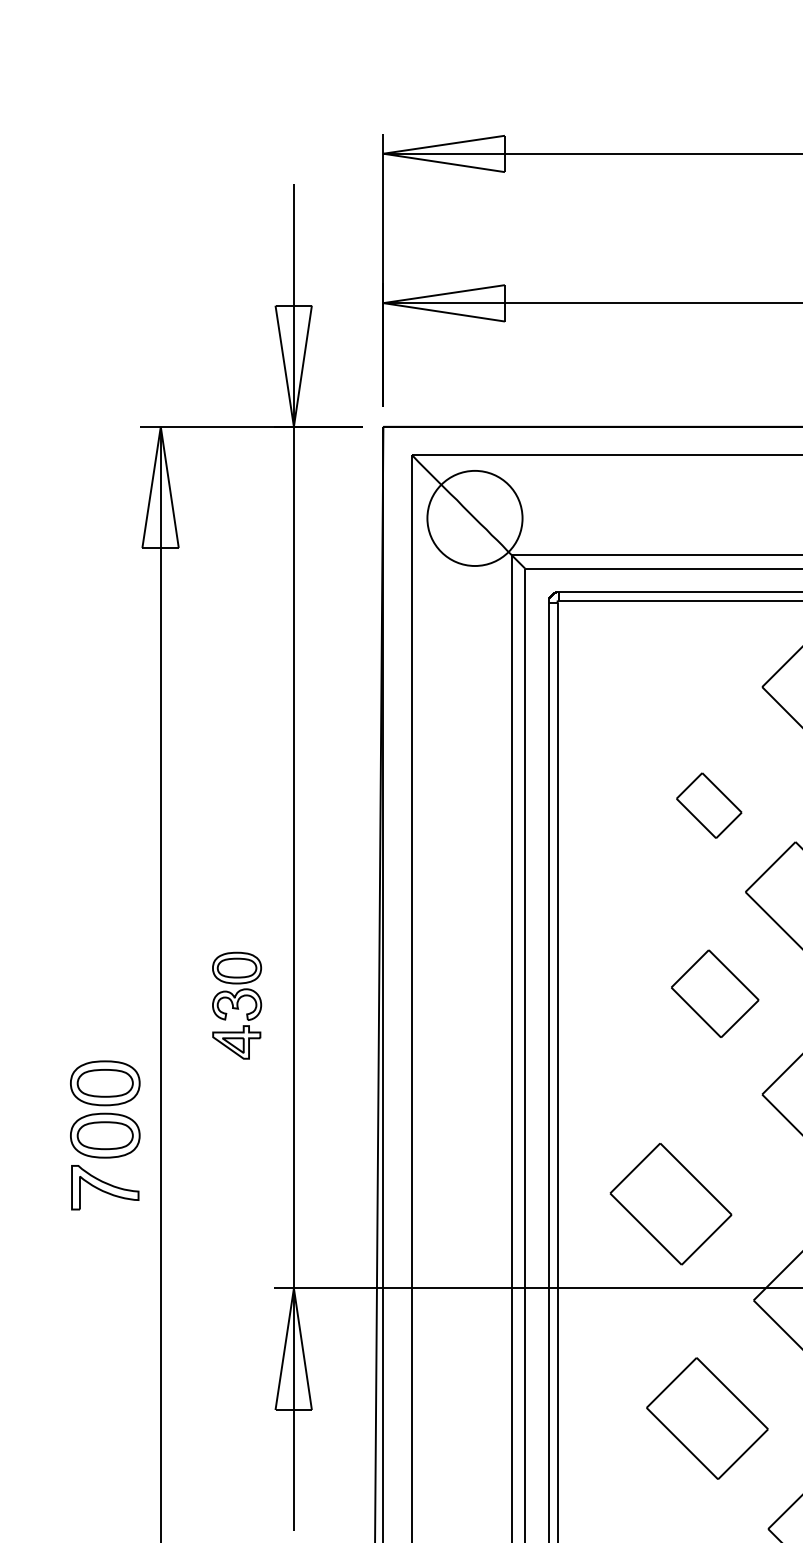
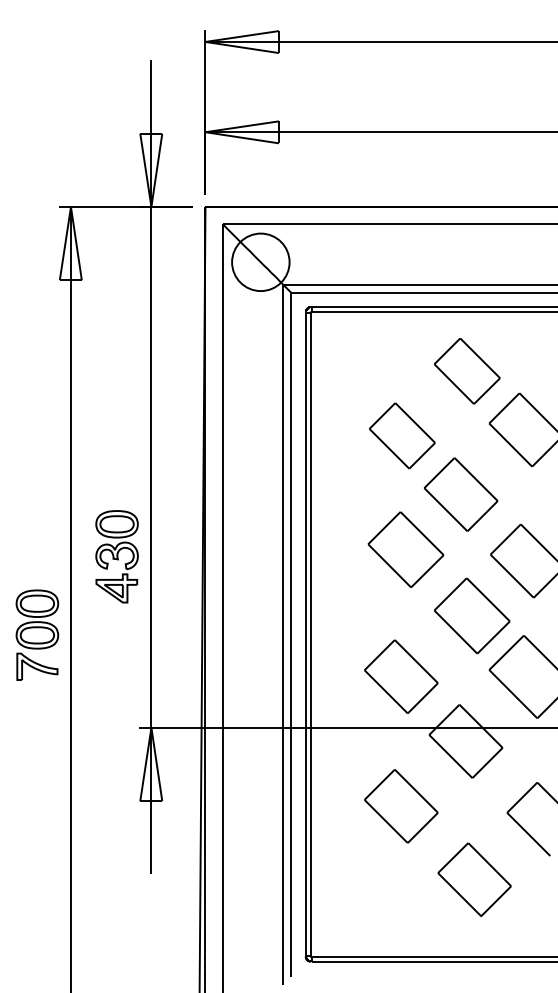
part: (709, 804) -> (402, 435), size x1.67
part: (714, 993) -> (405, 549), size x1.43
part: (236, 1005) -> (116, 556), size x1.43
part: (671, 1203) -> (401, 676), moved

